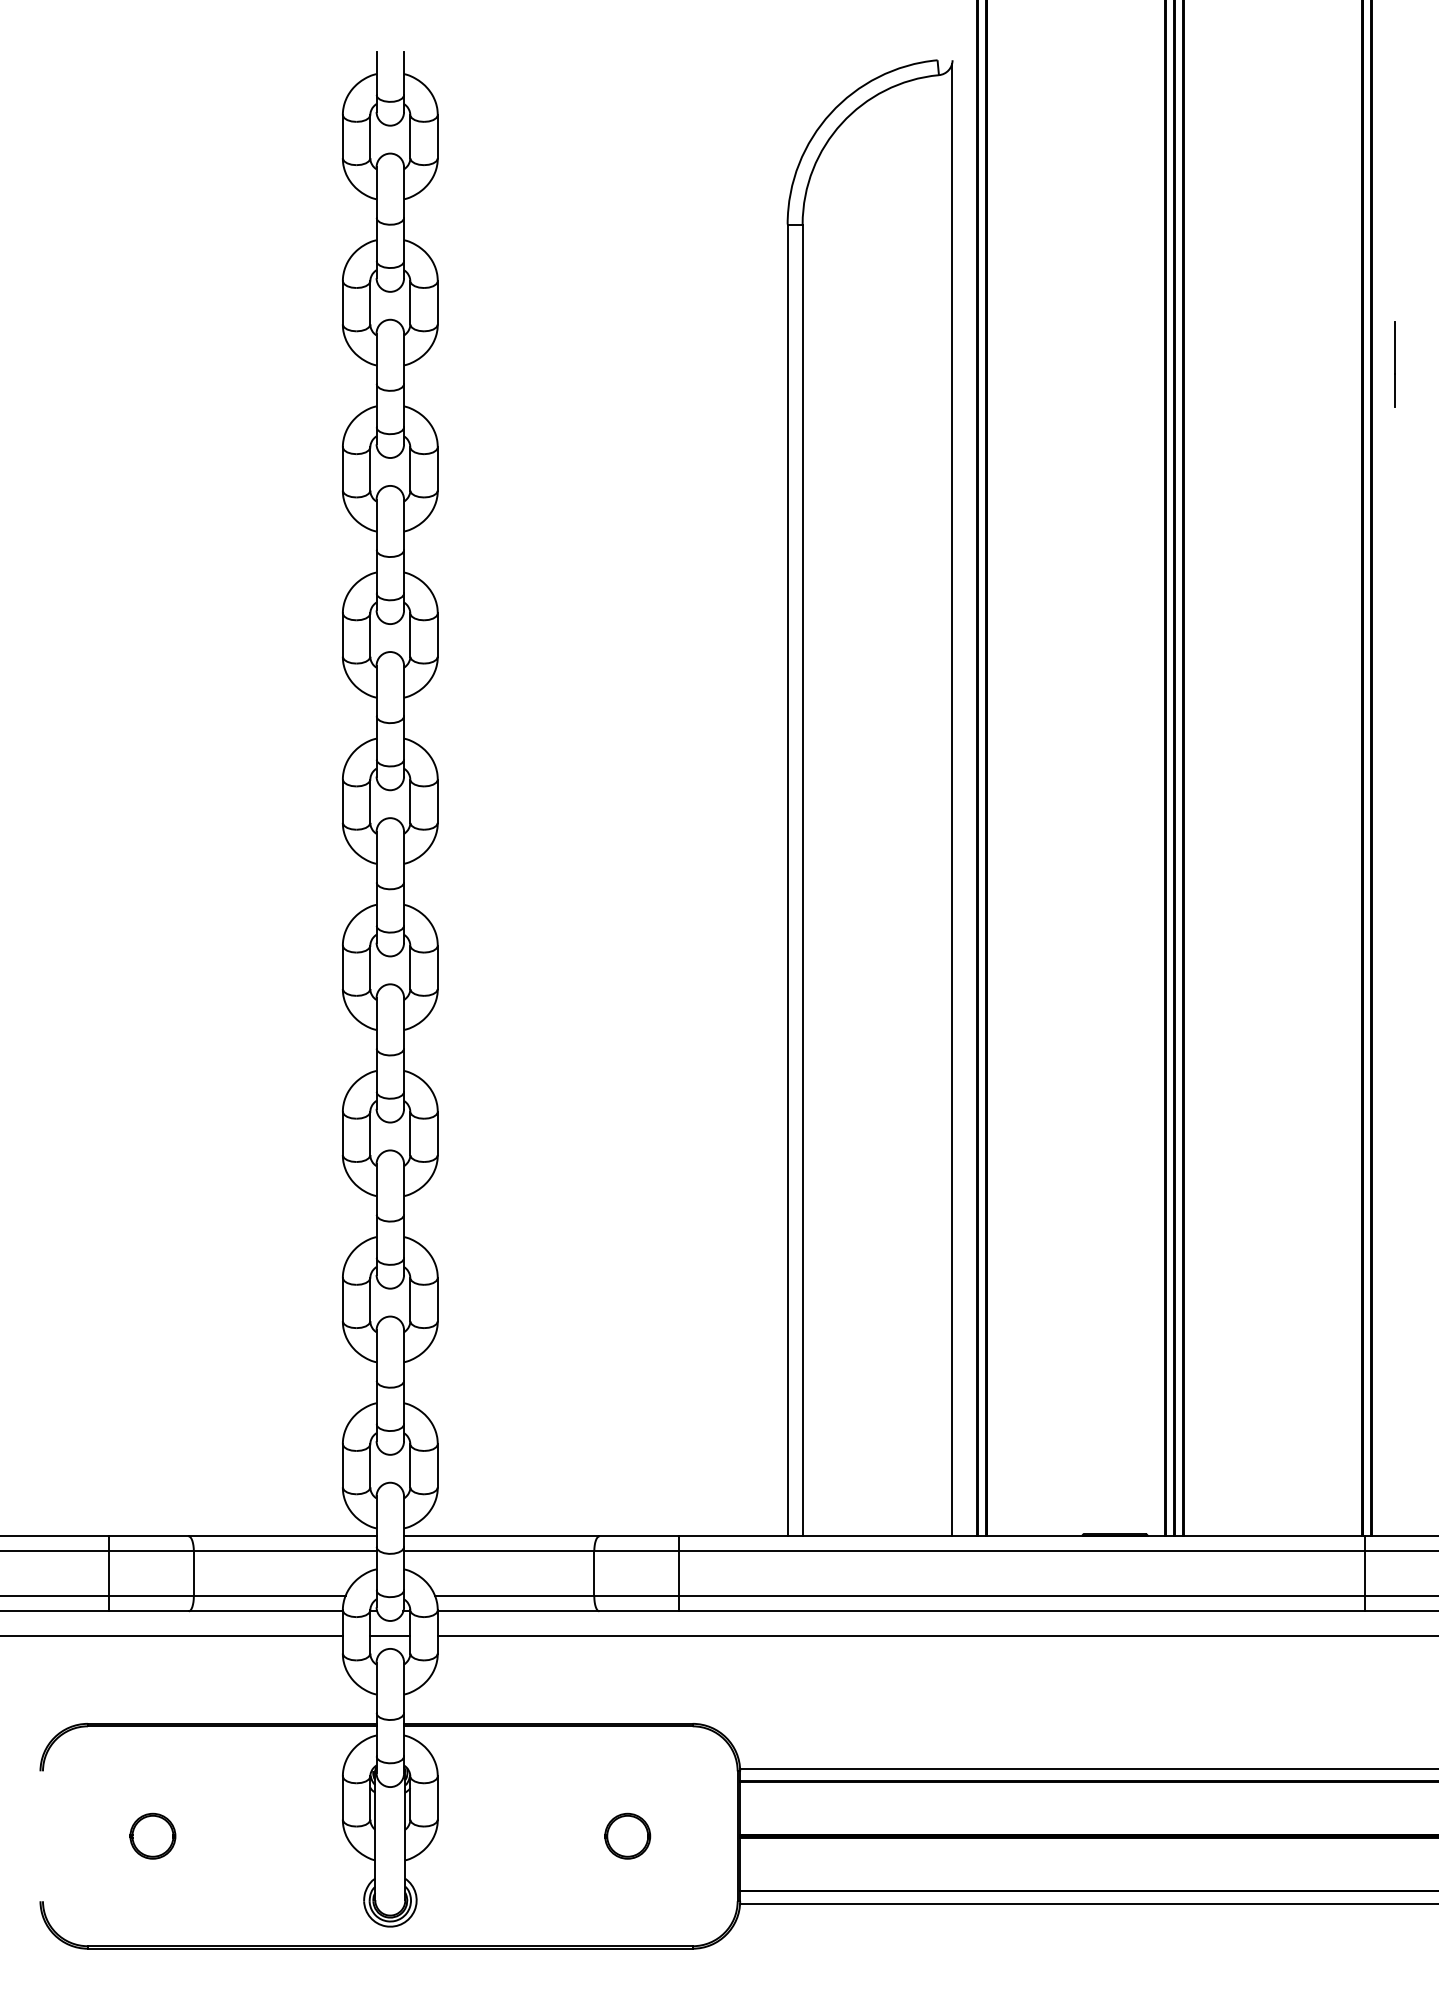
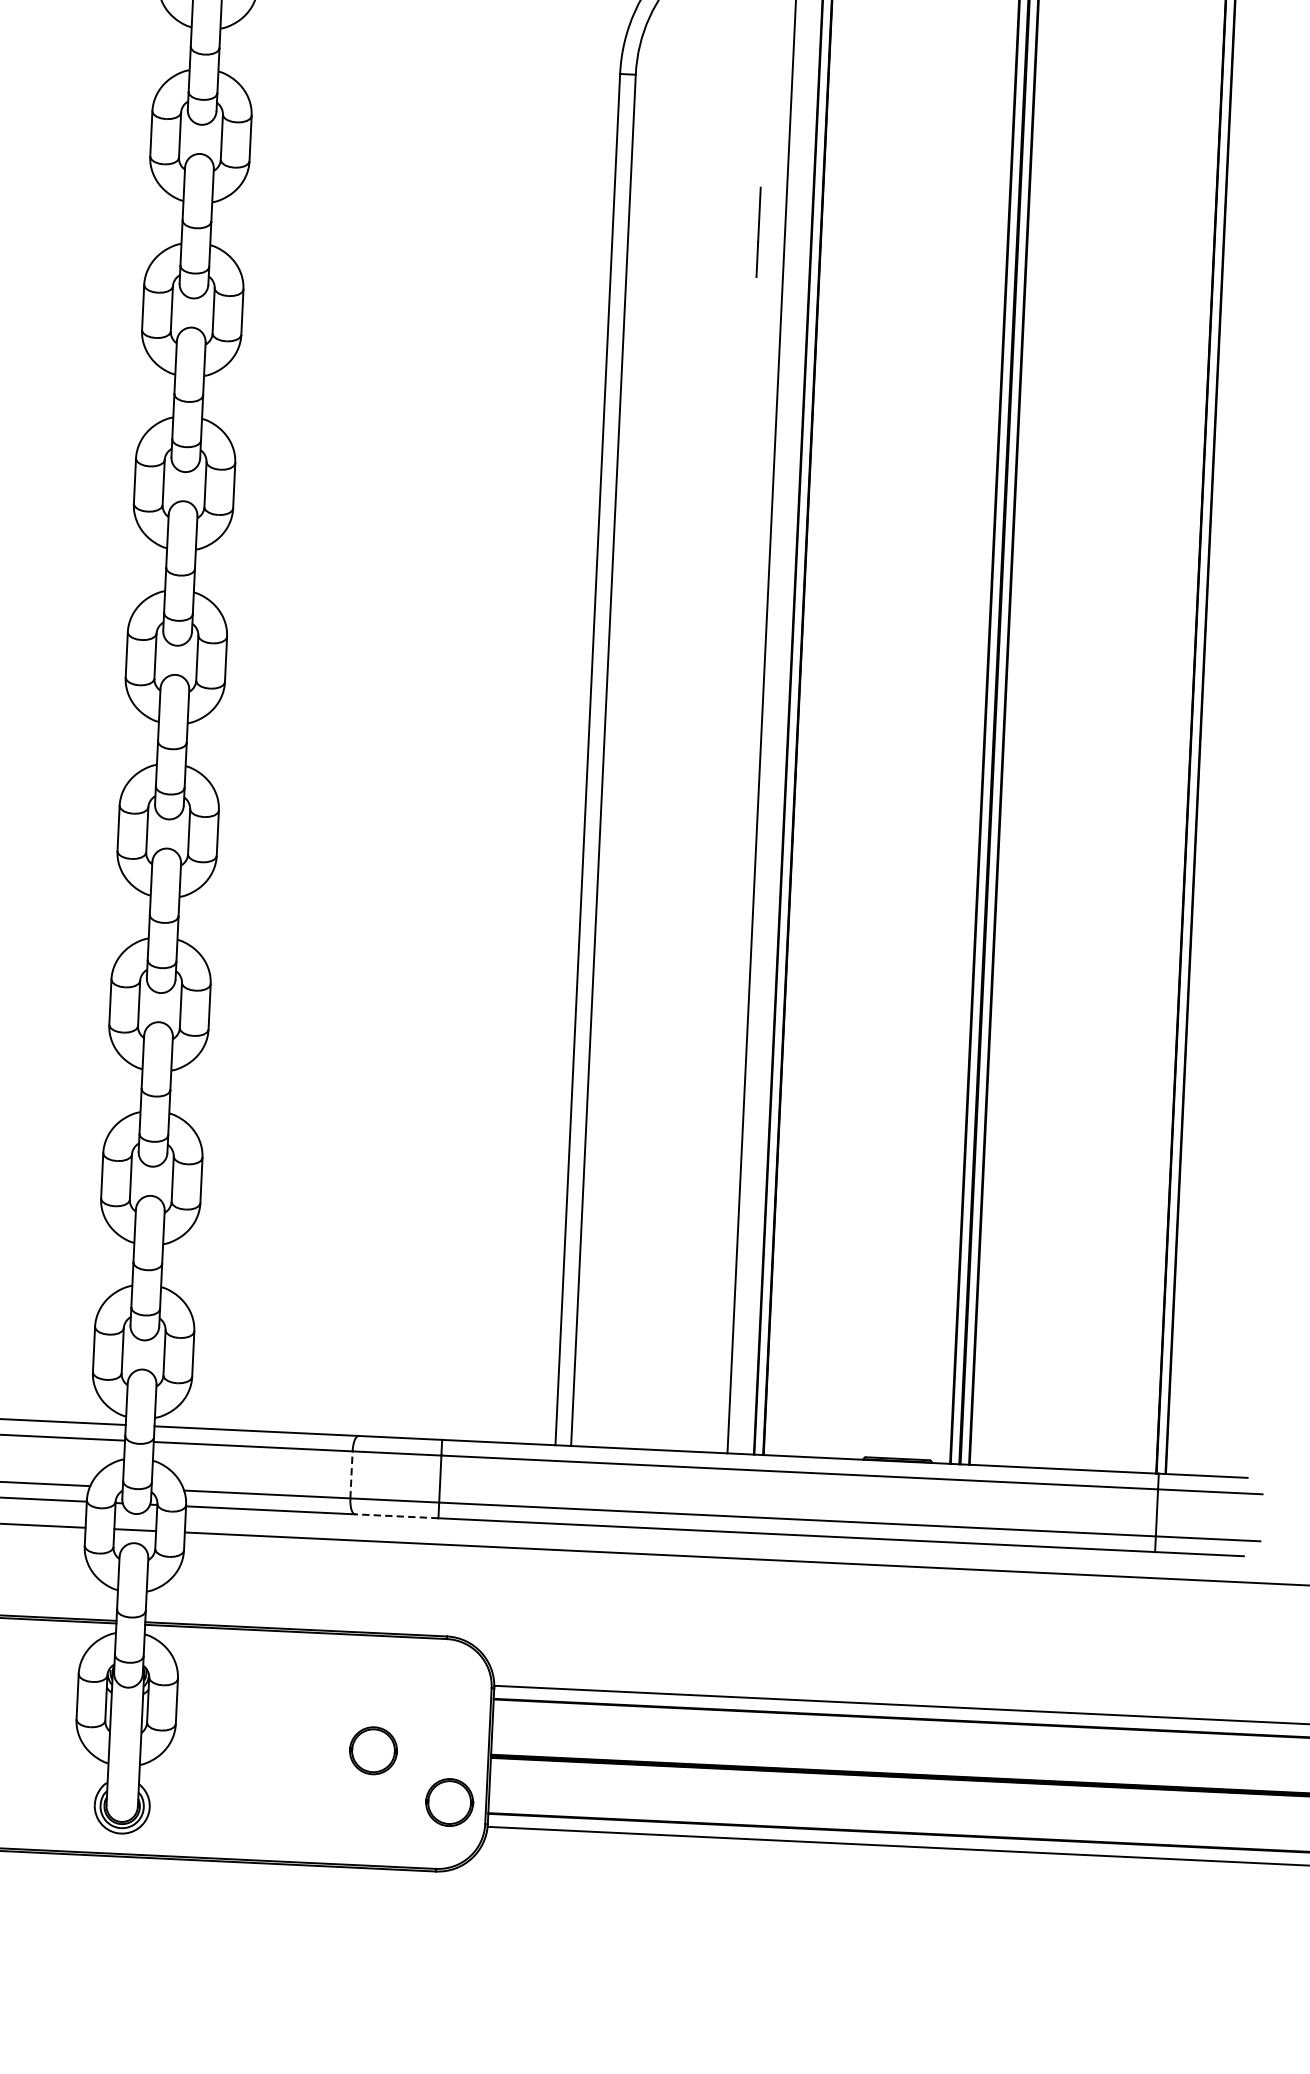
line: (1394, 364) -> (758, 232), moved
line: (594, 1573) -> (351, 1474), solid -> dashed
line: (639, 1611) -> (396, 1516), solid -> dashed
part: (702, 1881) -> (449, 1801), added

